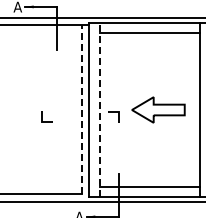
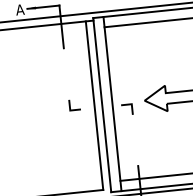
line: (81, 109) -> (94, 105), dashed -> solid
line: (99, 109) -> (112, 103), dashed -> solid
line: (42, 116) -> (69, 104), moved

